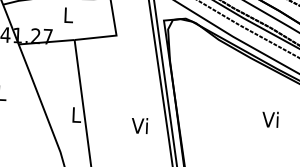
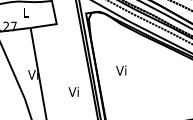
text: (76, 114) -> (33, 74), L -> Vi
text: (270, 119) -> (121, 70), moved
text: (139, 125) -> (73, 91), moved

